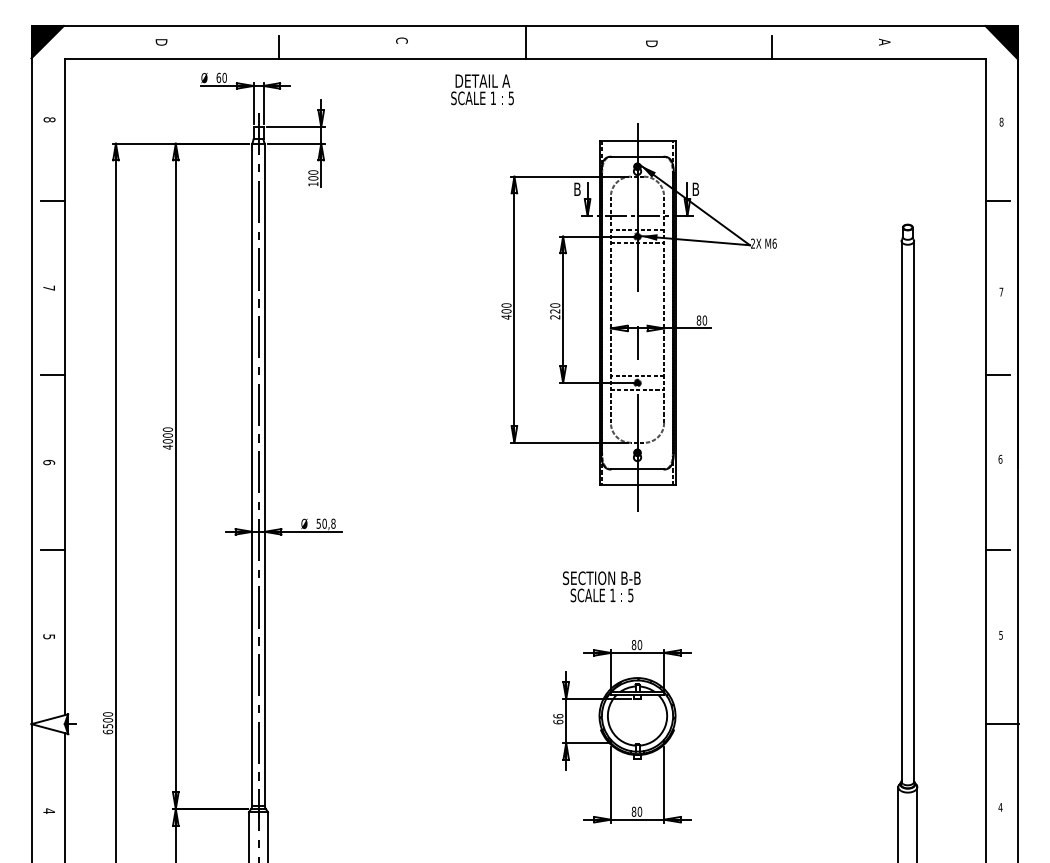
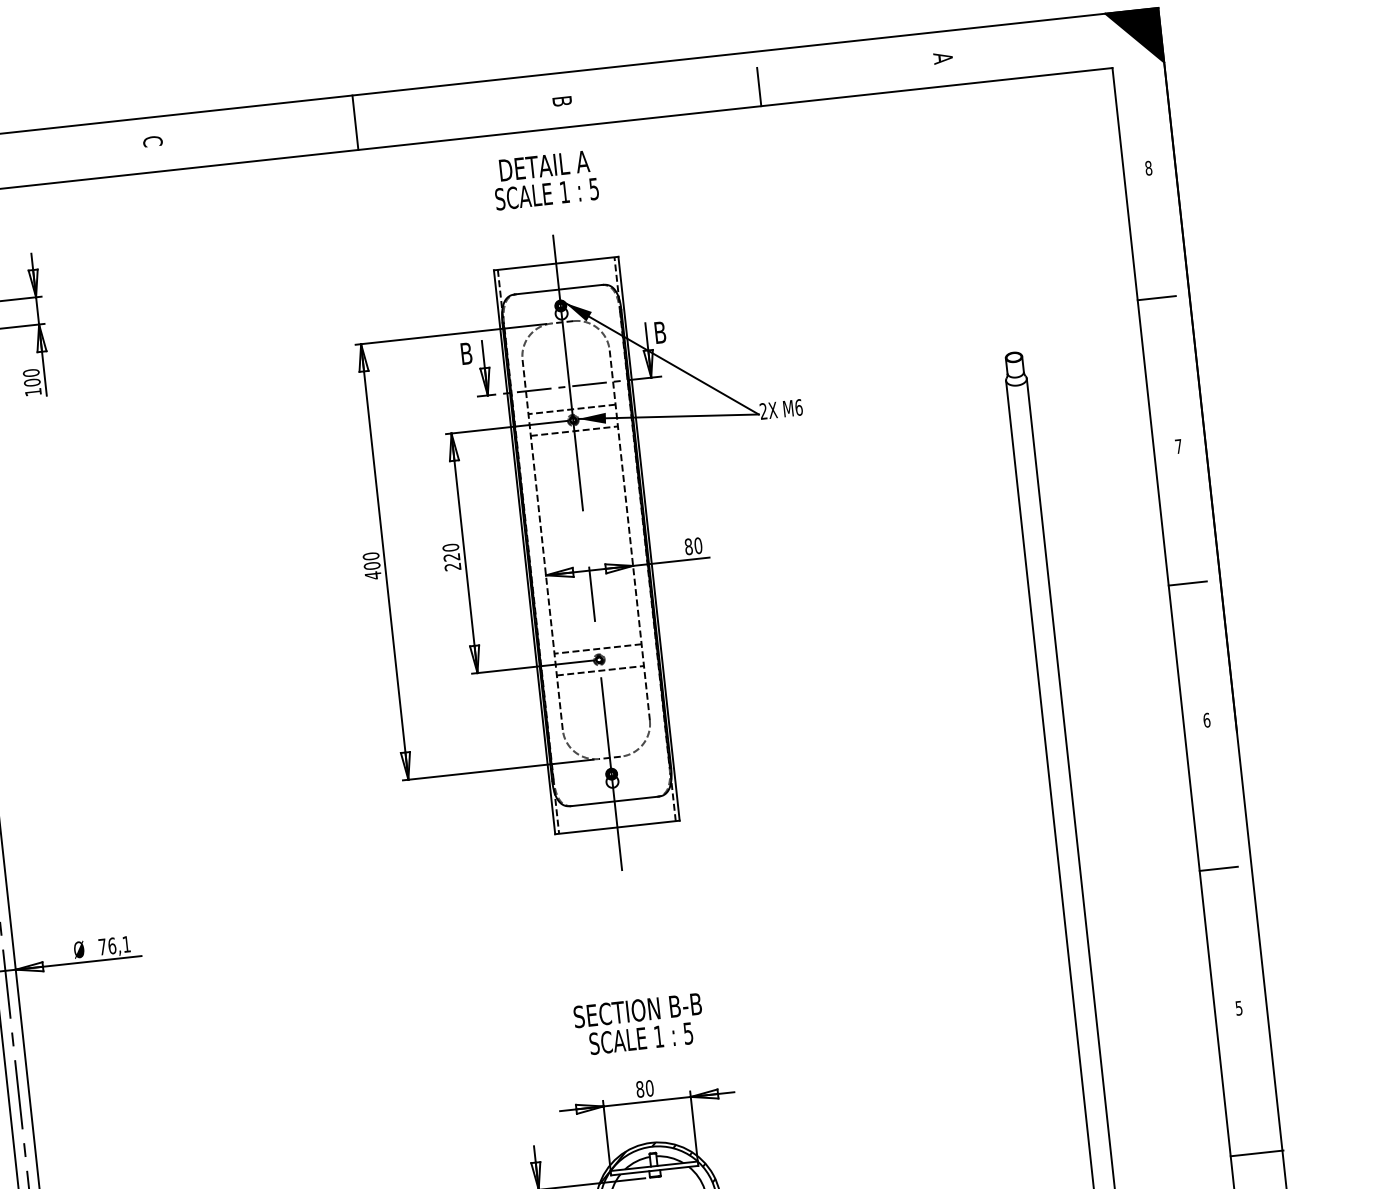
text: (651, 44) -> (561, 103), D -> B
text: (482, 89) -> (545, 179), moved
text: (325, 523) -> (113, 945), 50,8 -> 76,1
text: (601, 586) -> (638, 1024), moved

